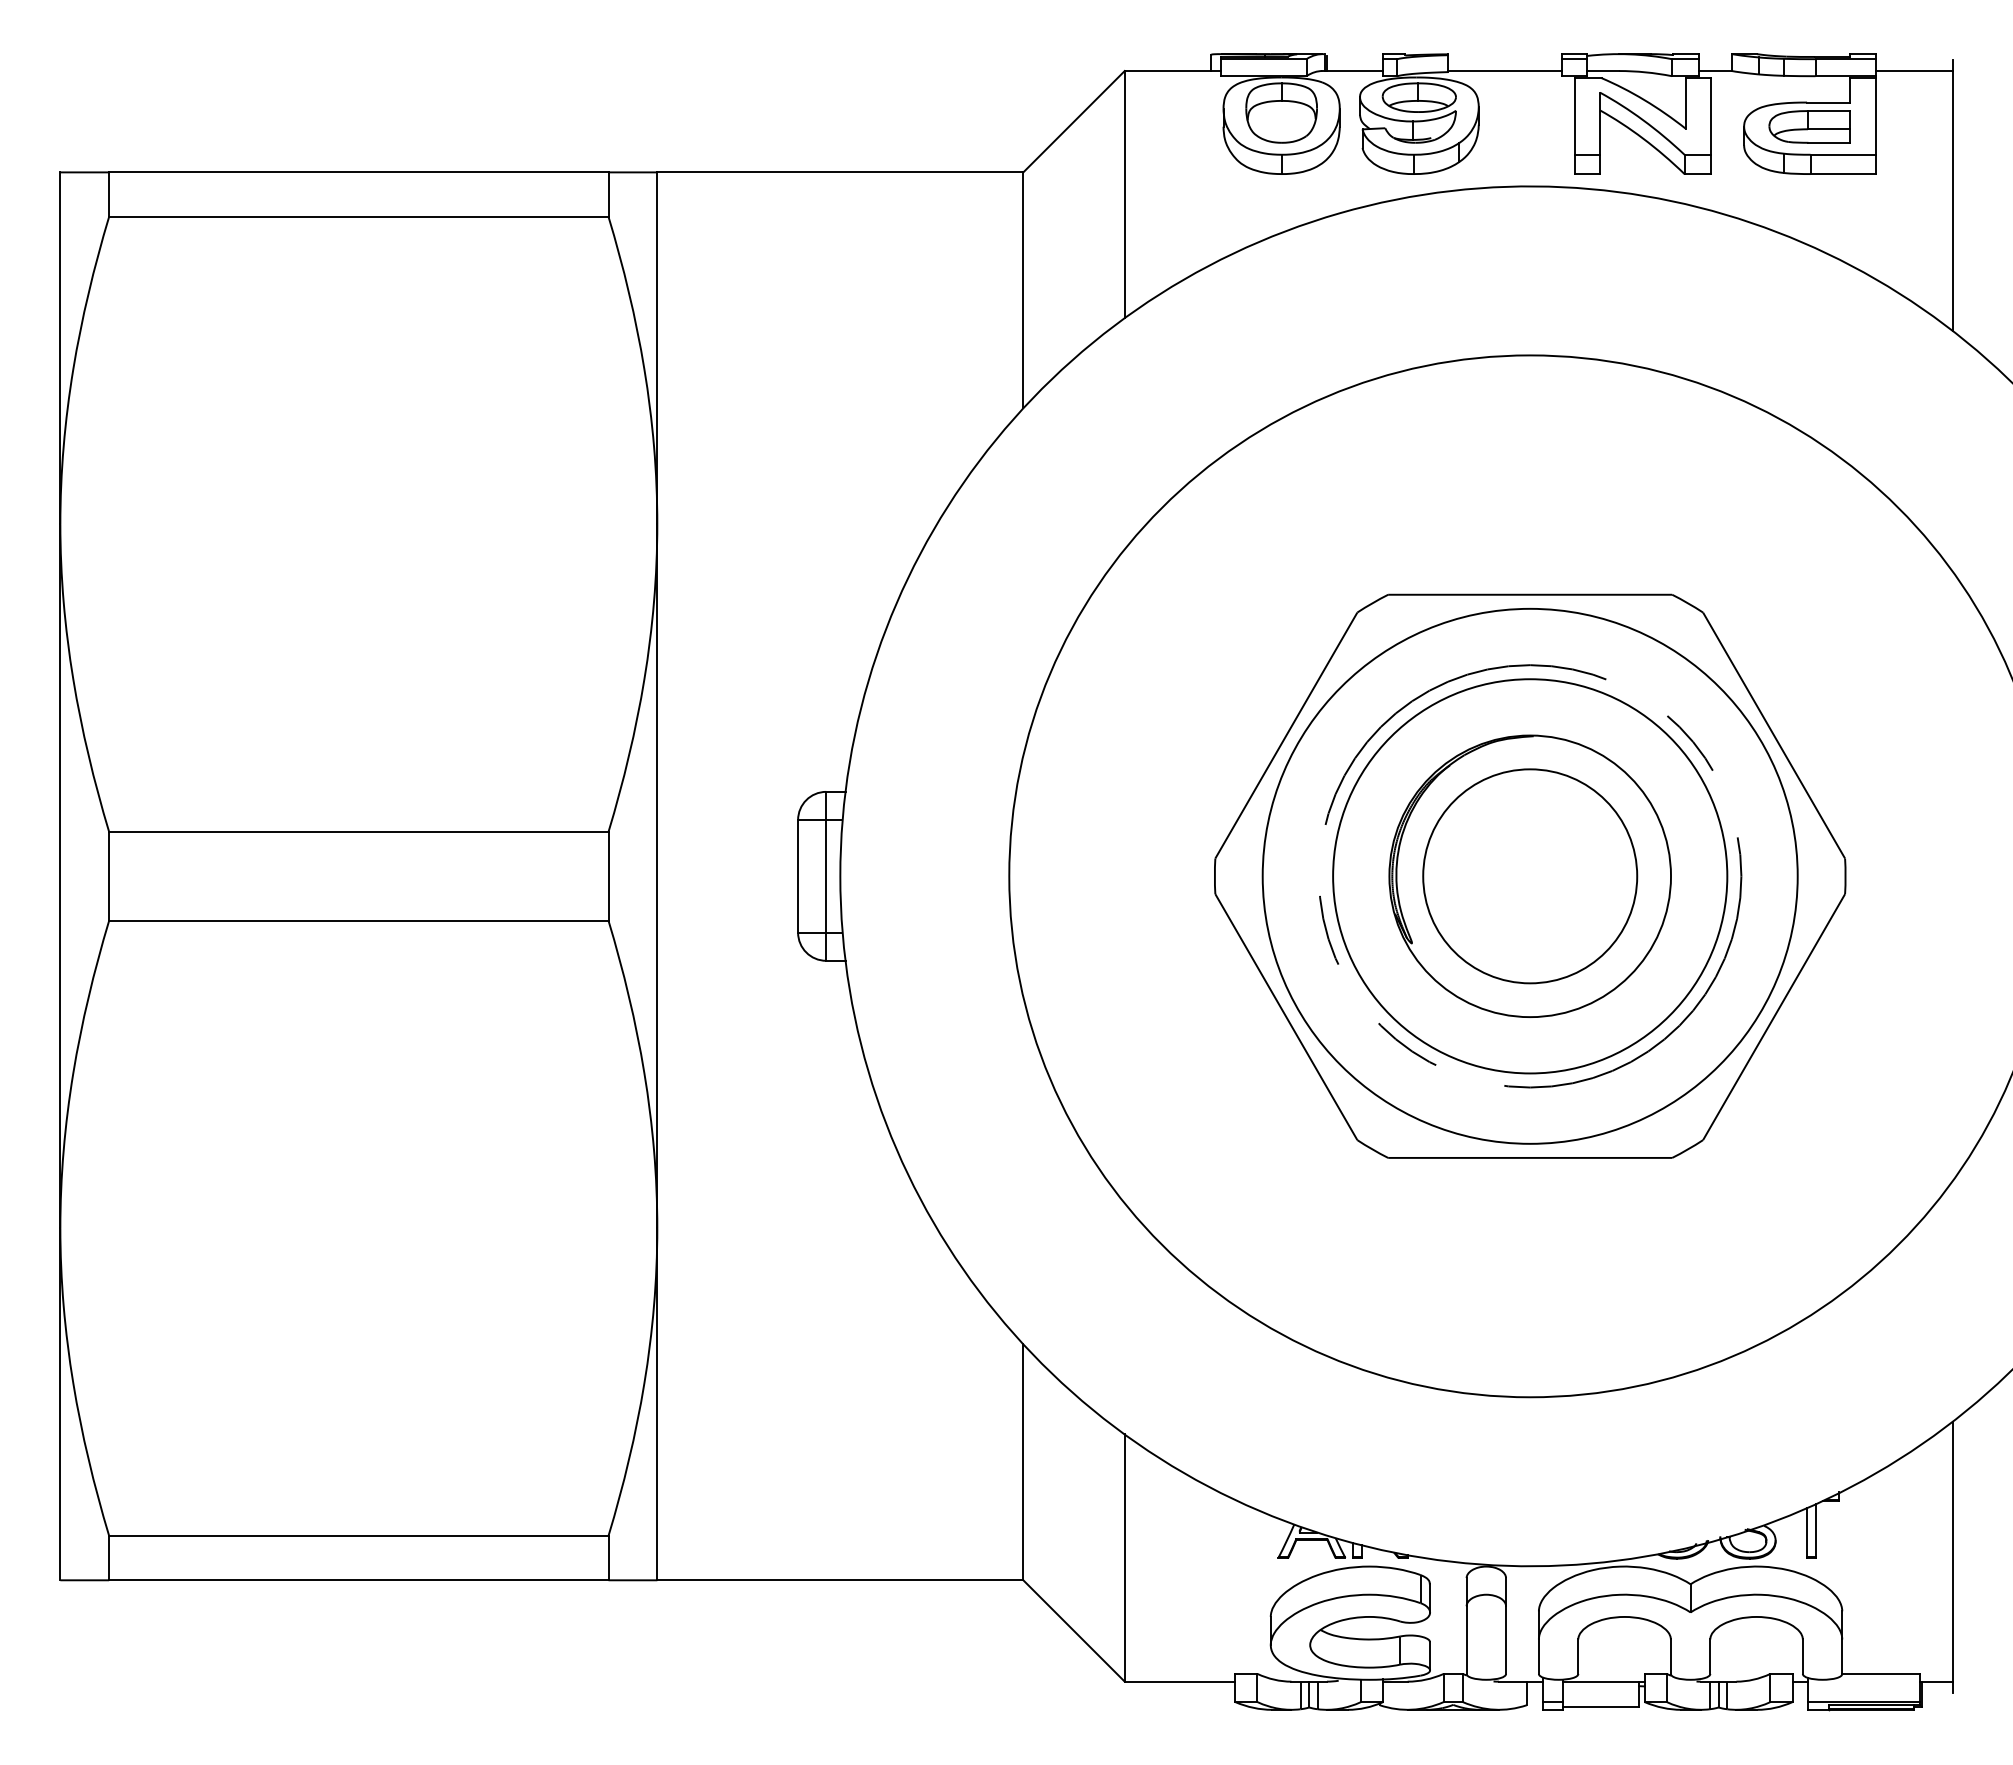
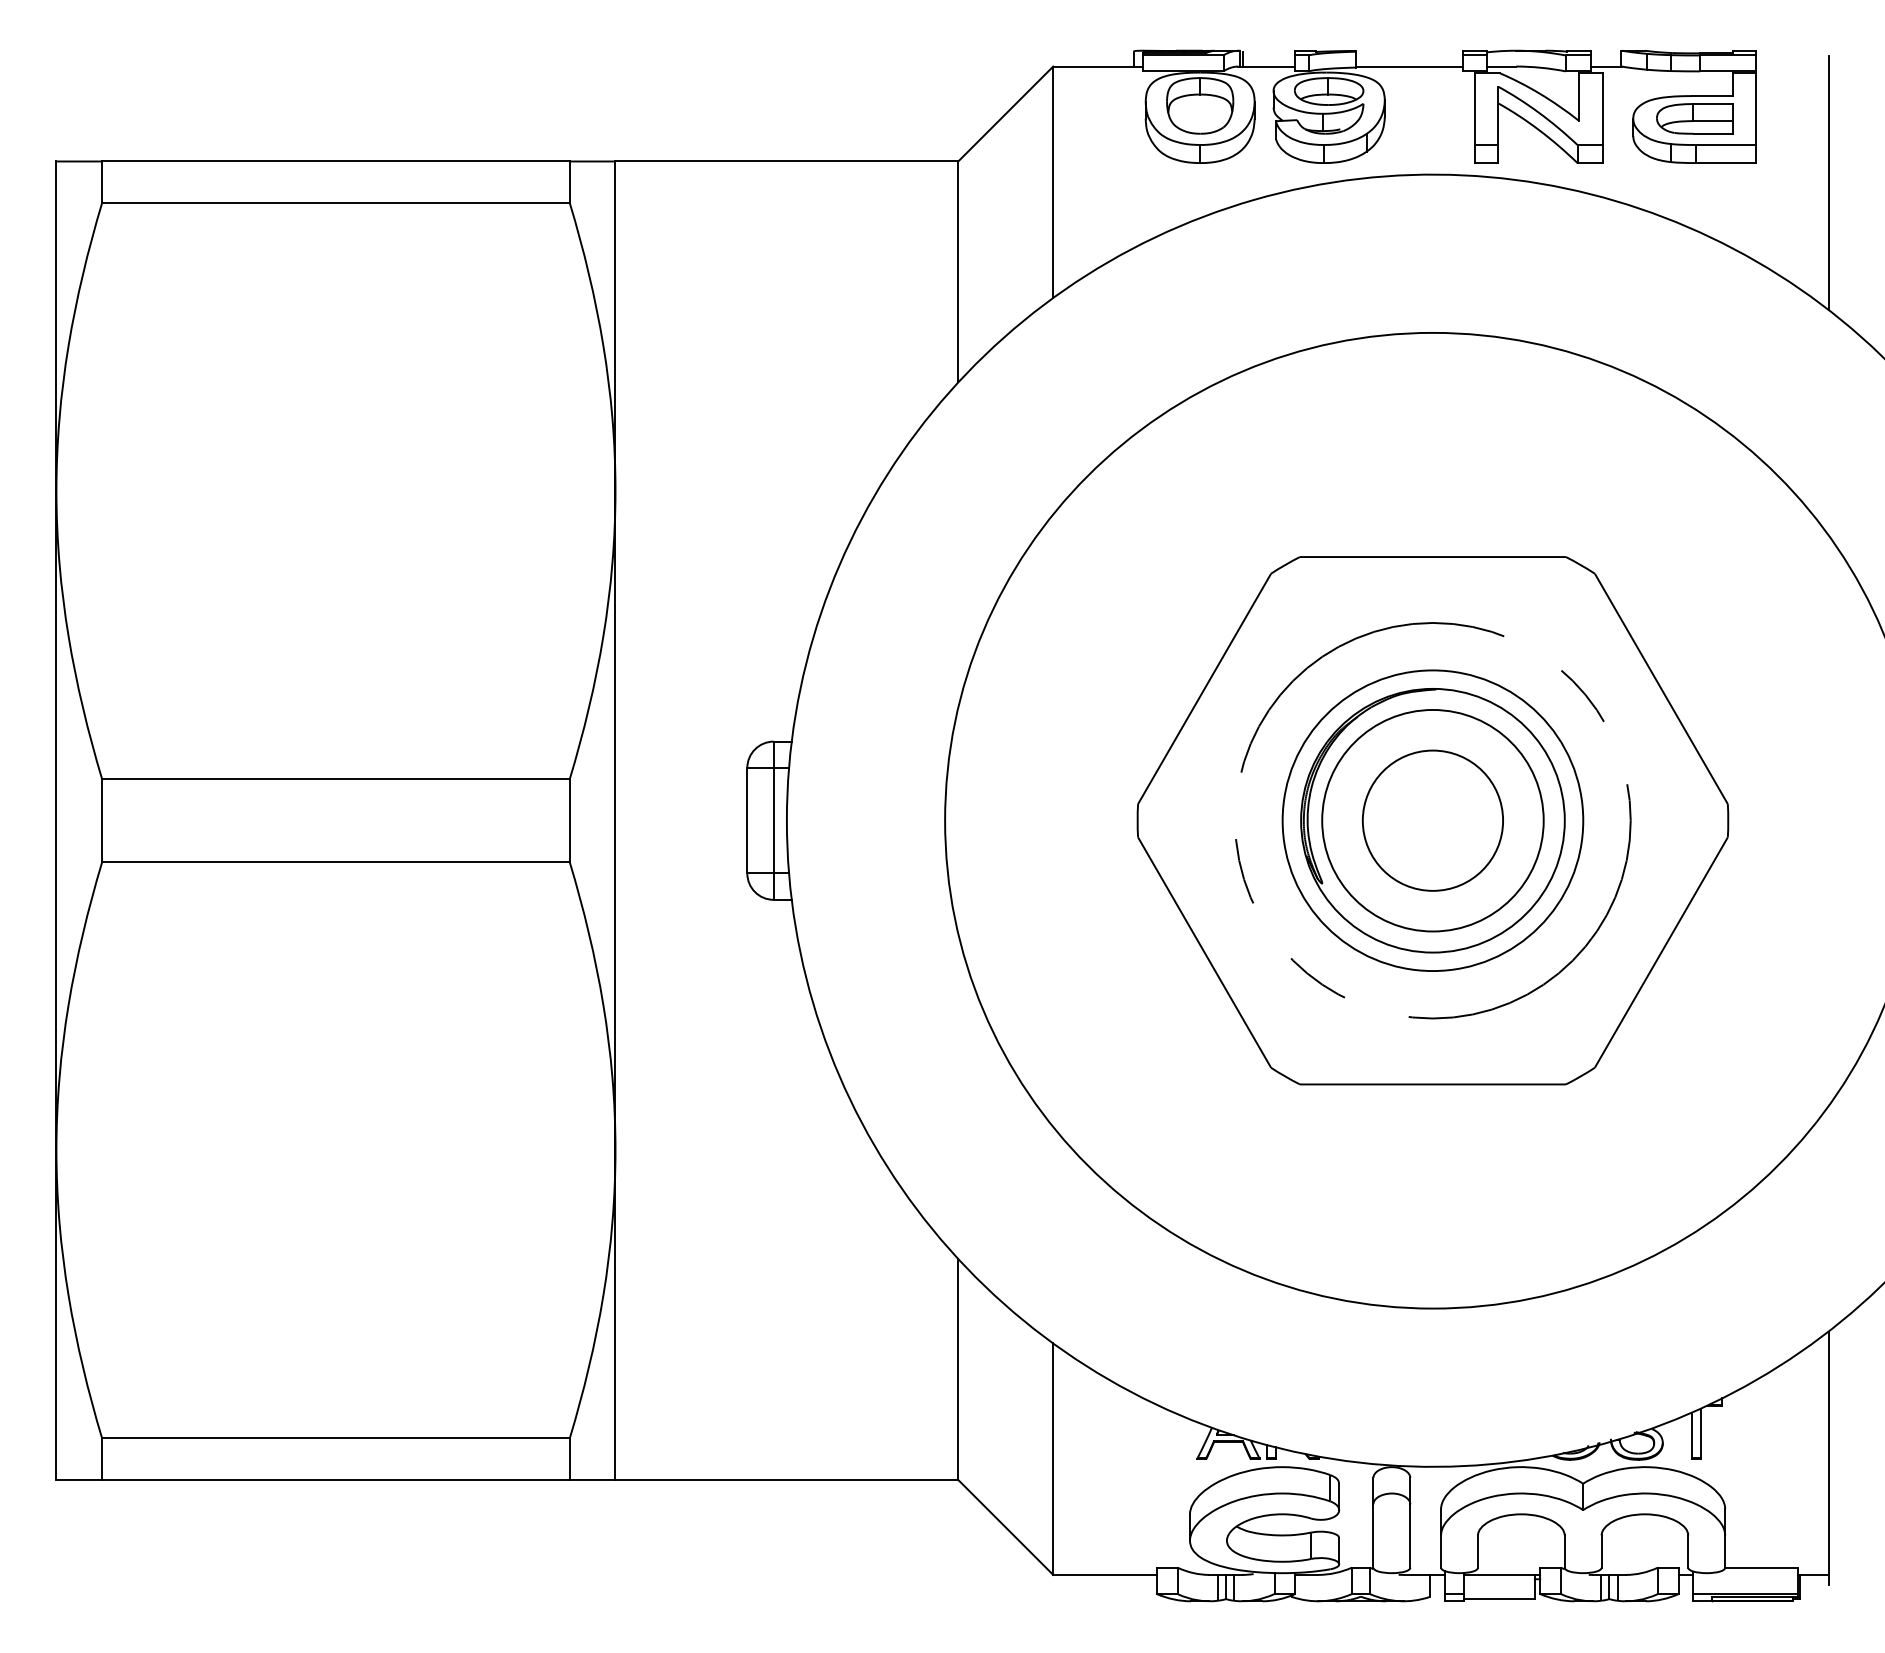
line: (1913, 71) -> (1791, 66), removed
circle: (1529, 875) -> (1432, 819), size x0.6
circle: (1530, 876) -> (1433, 820), size x0.6
circle: (1530, 876) -> (1433, 820), size x0.7

